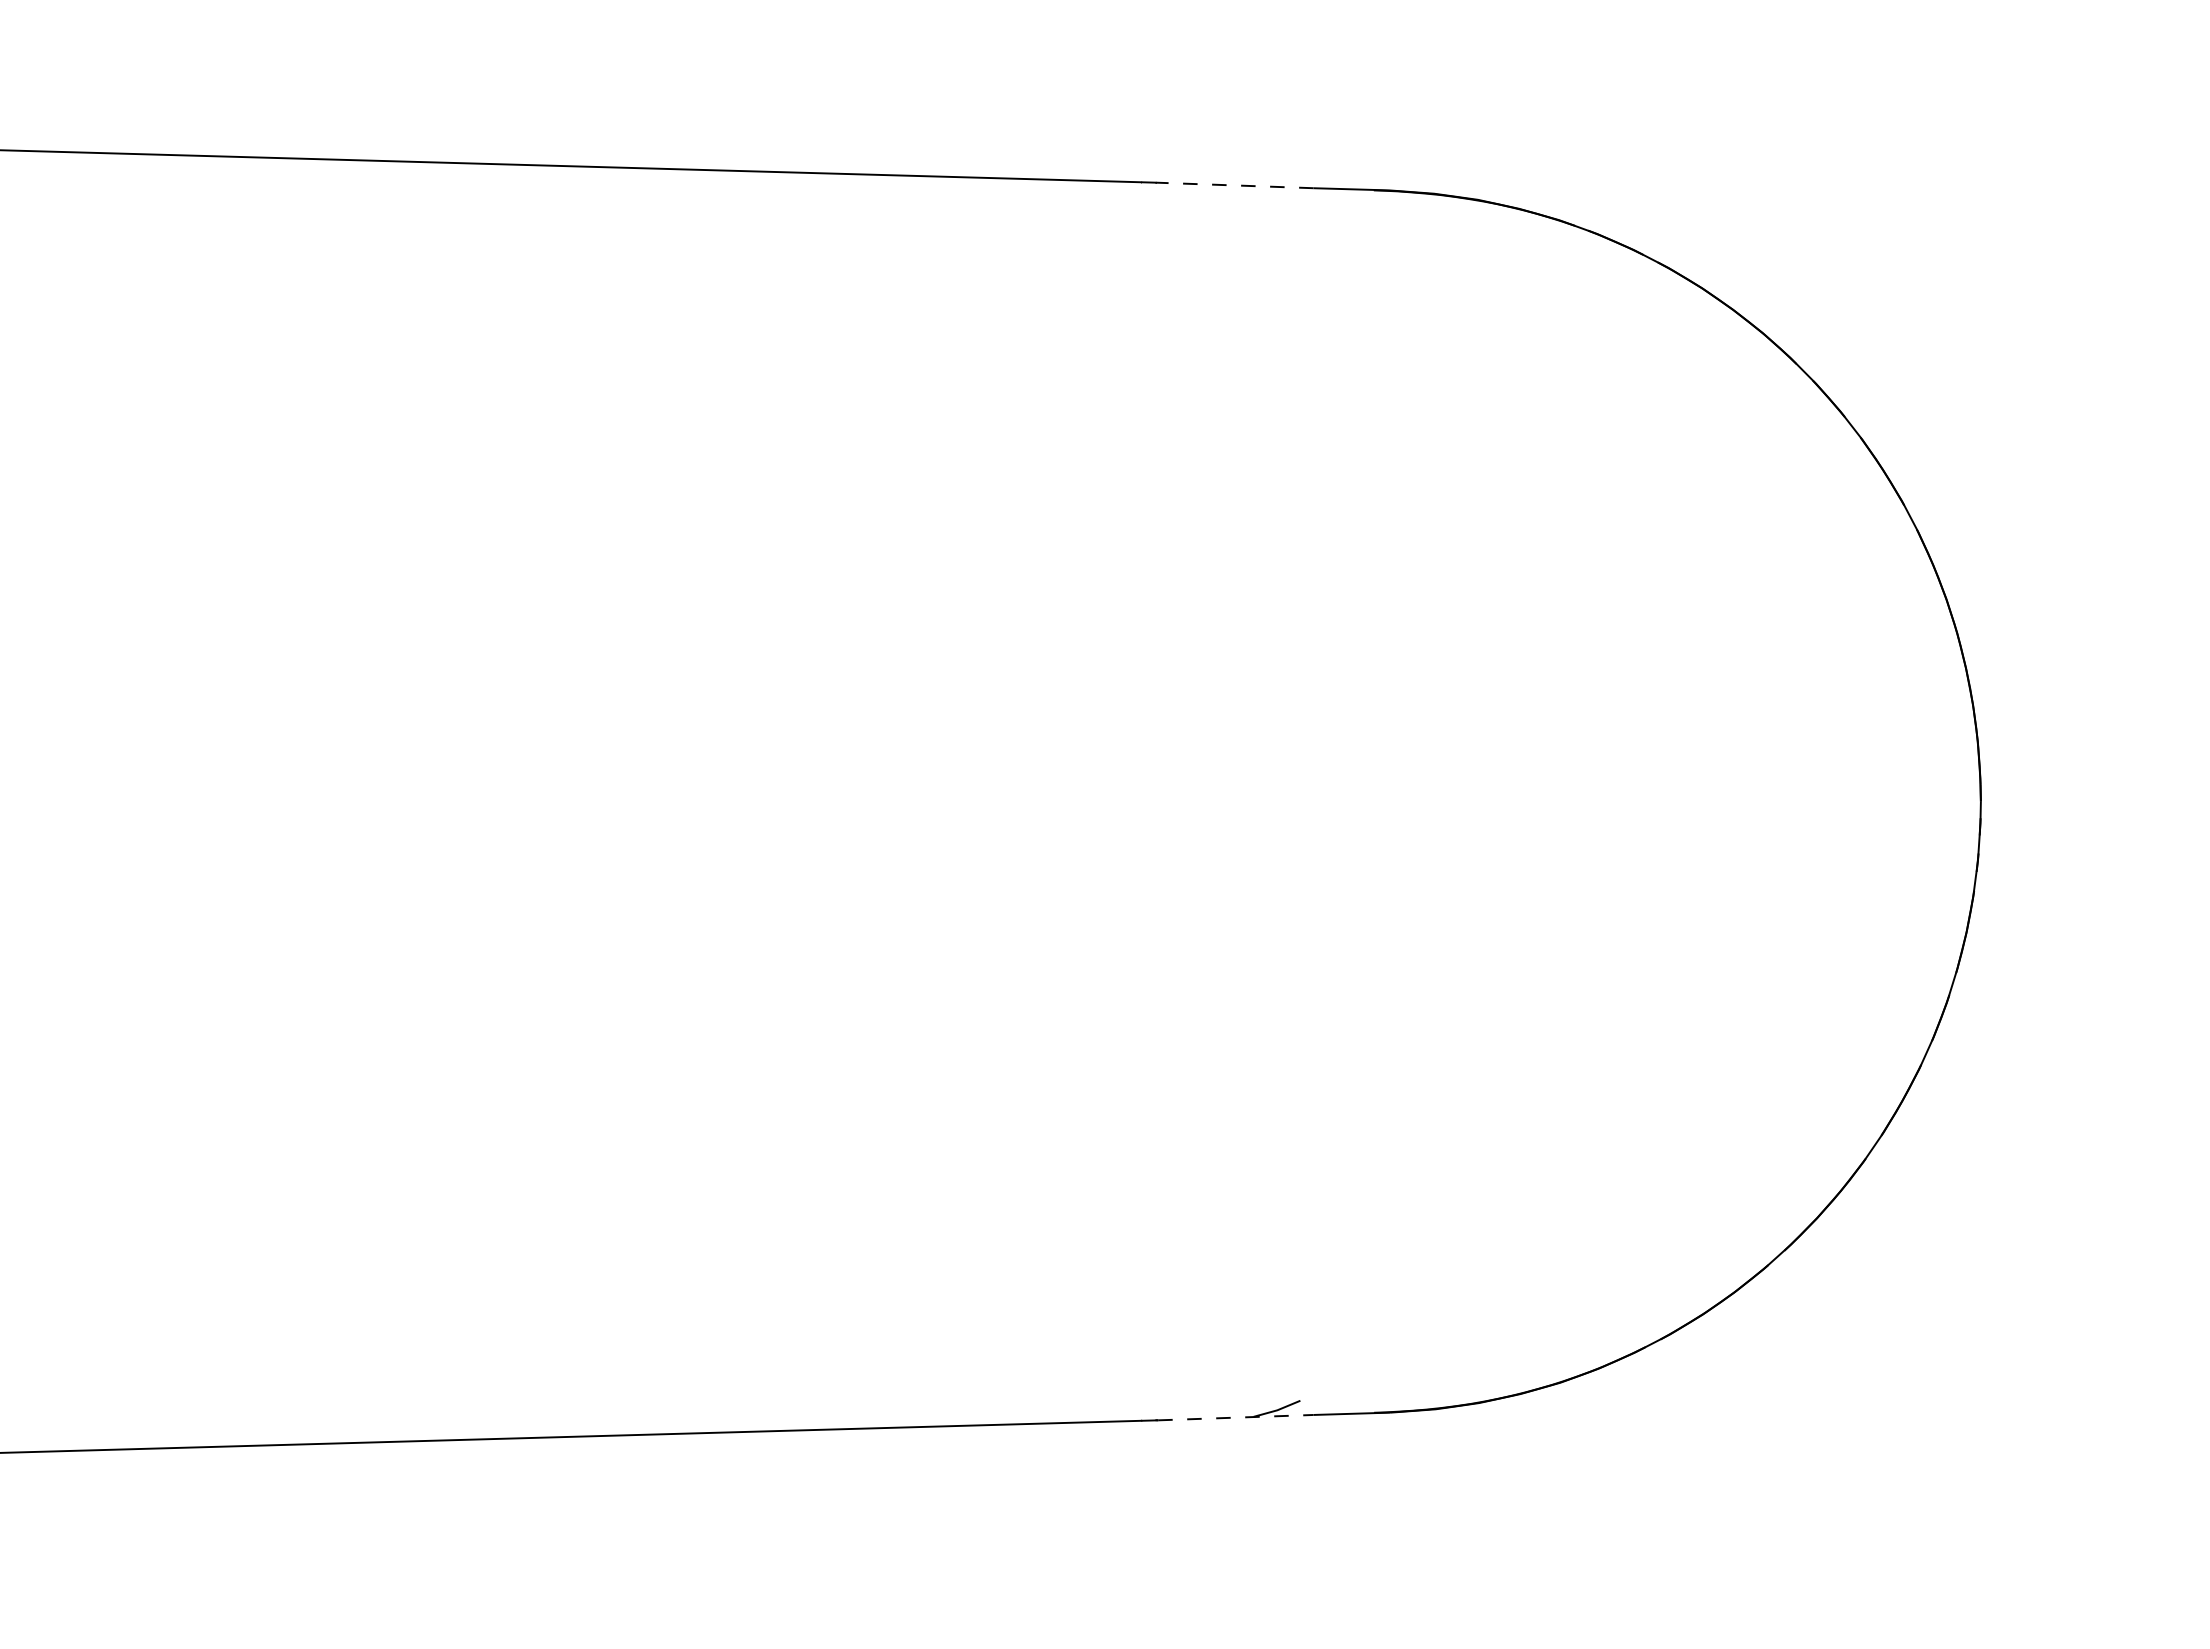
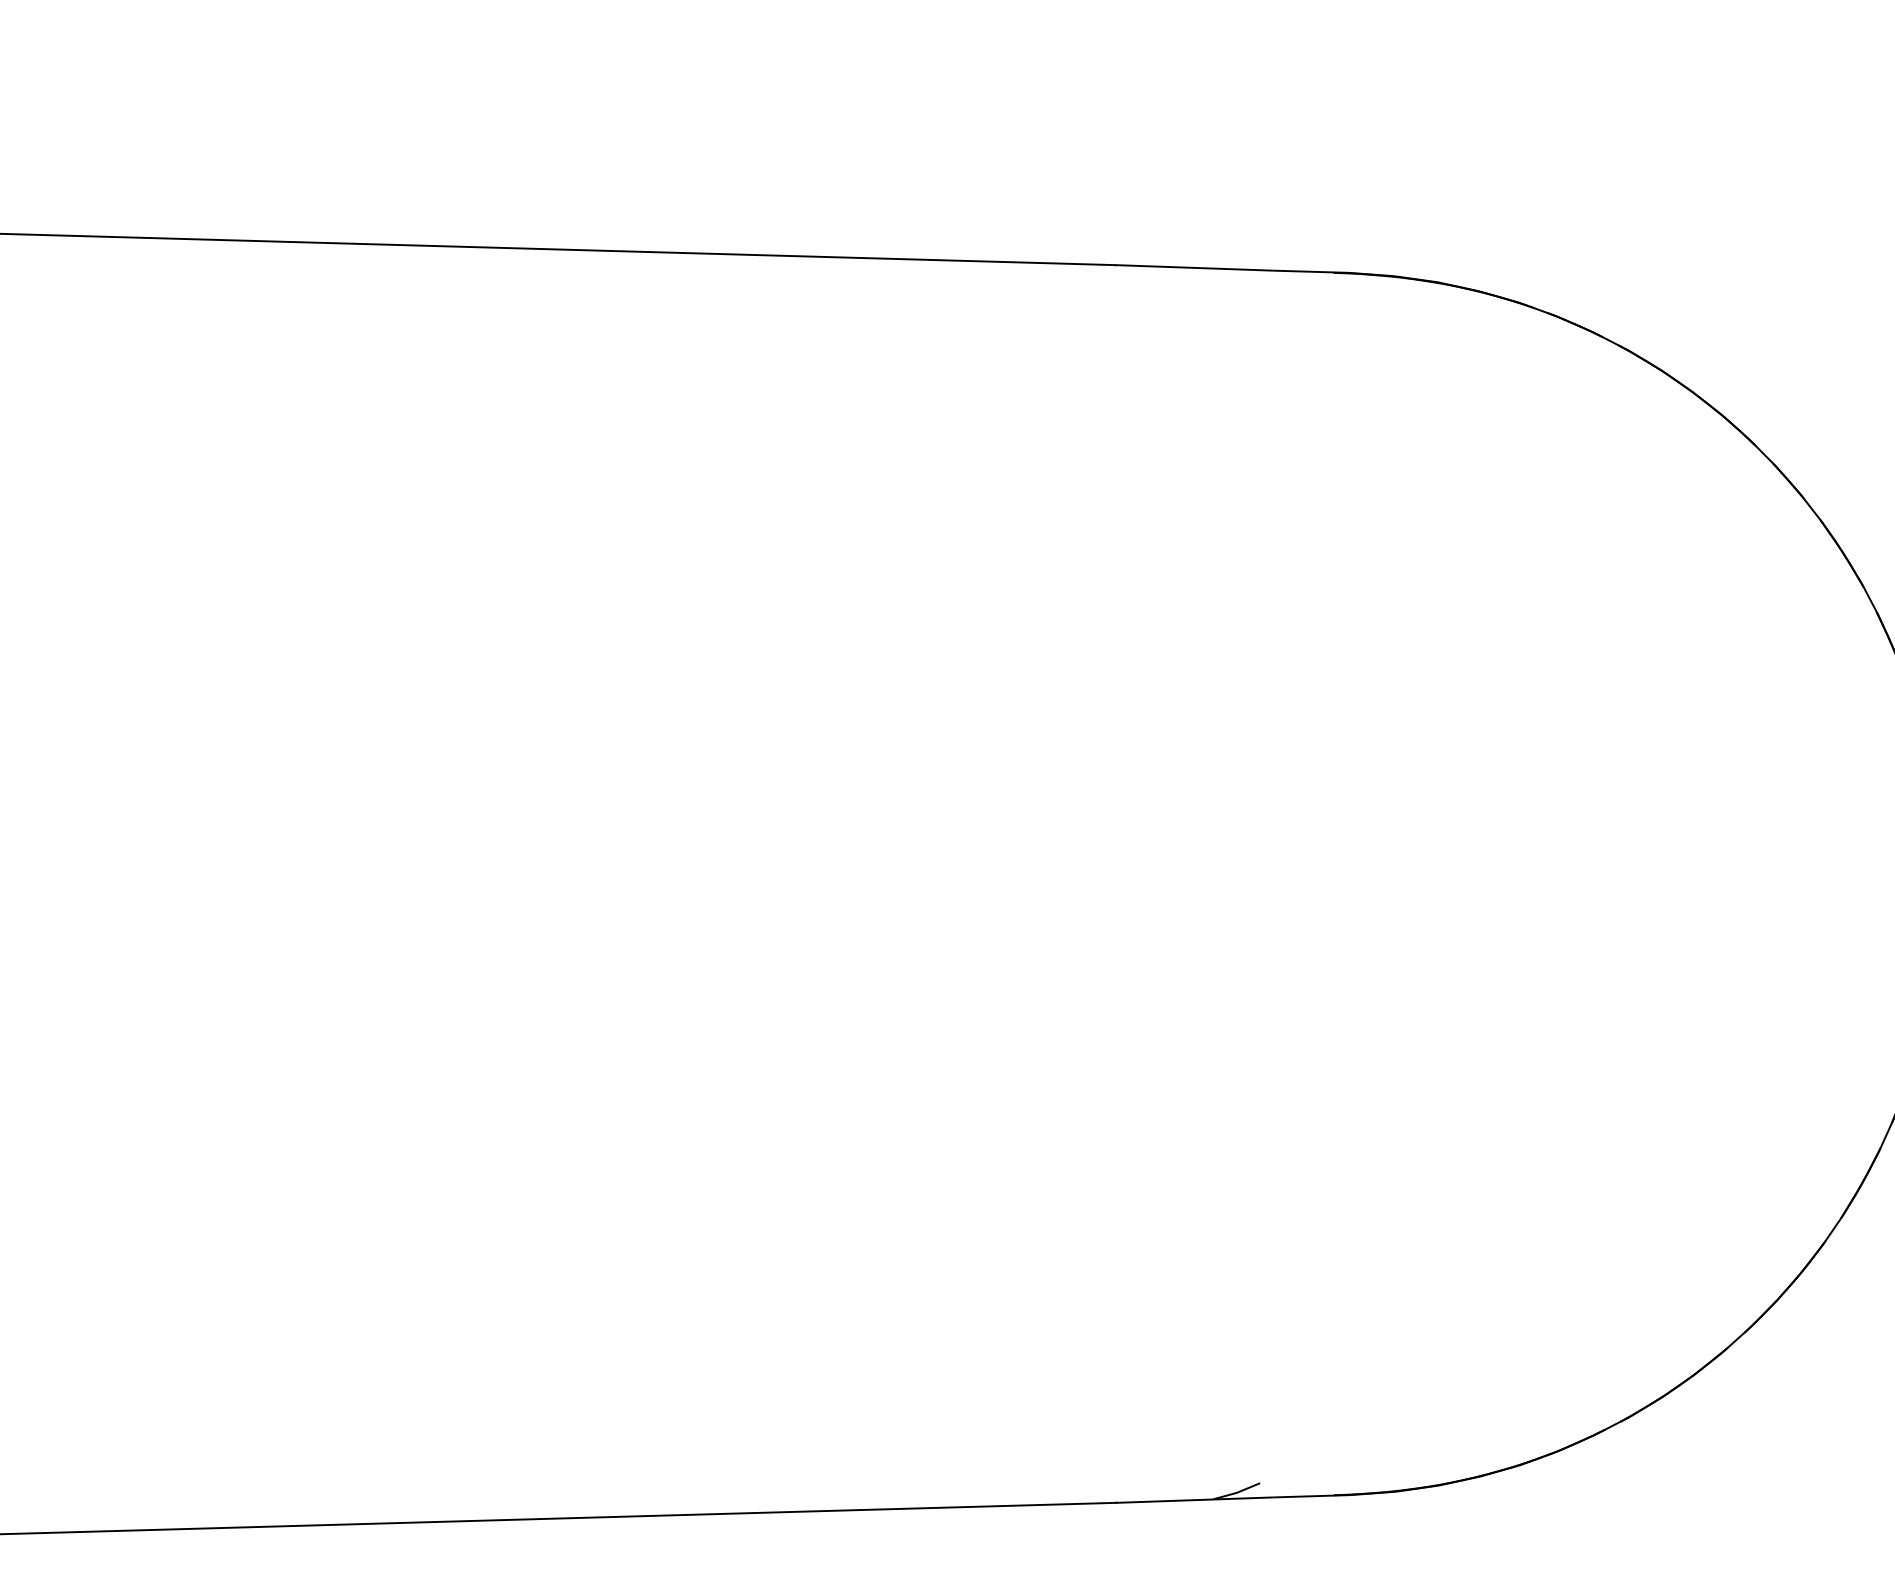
line: (1234, 185) -> (1194, 267), dashed -> solid
line: (1235, 1417) -> (1195, 1499), dashed -> solid

